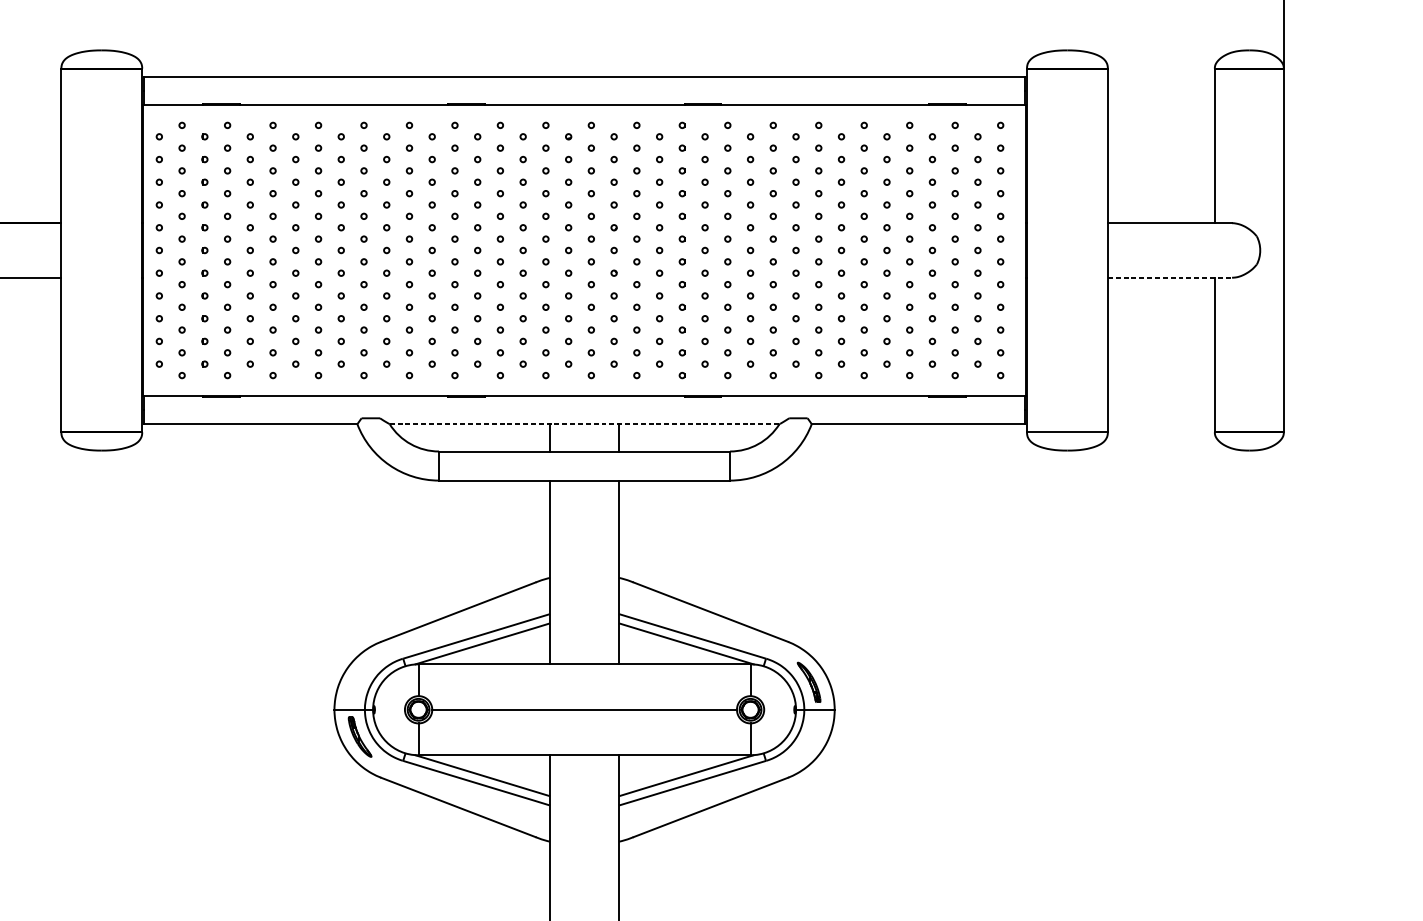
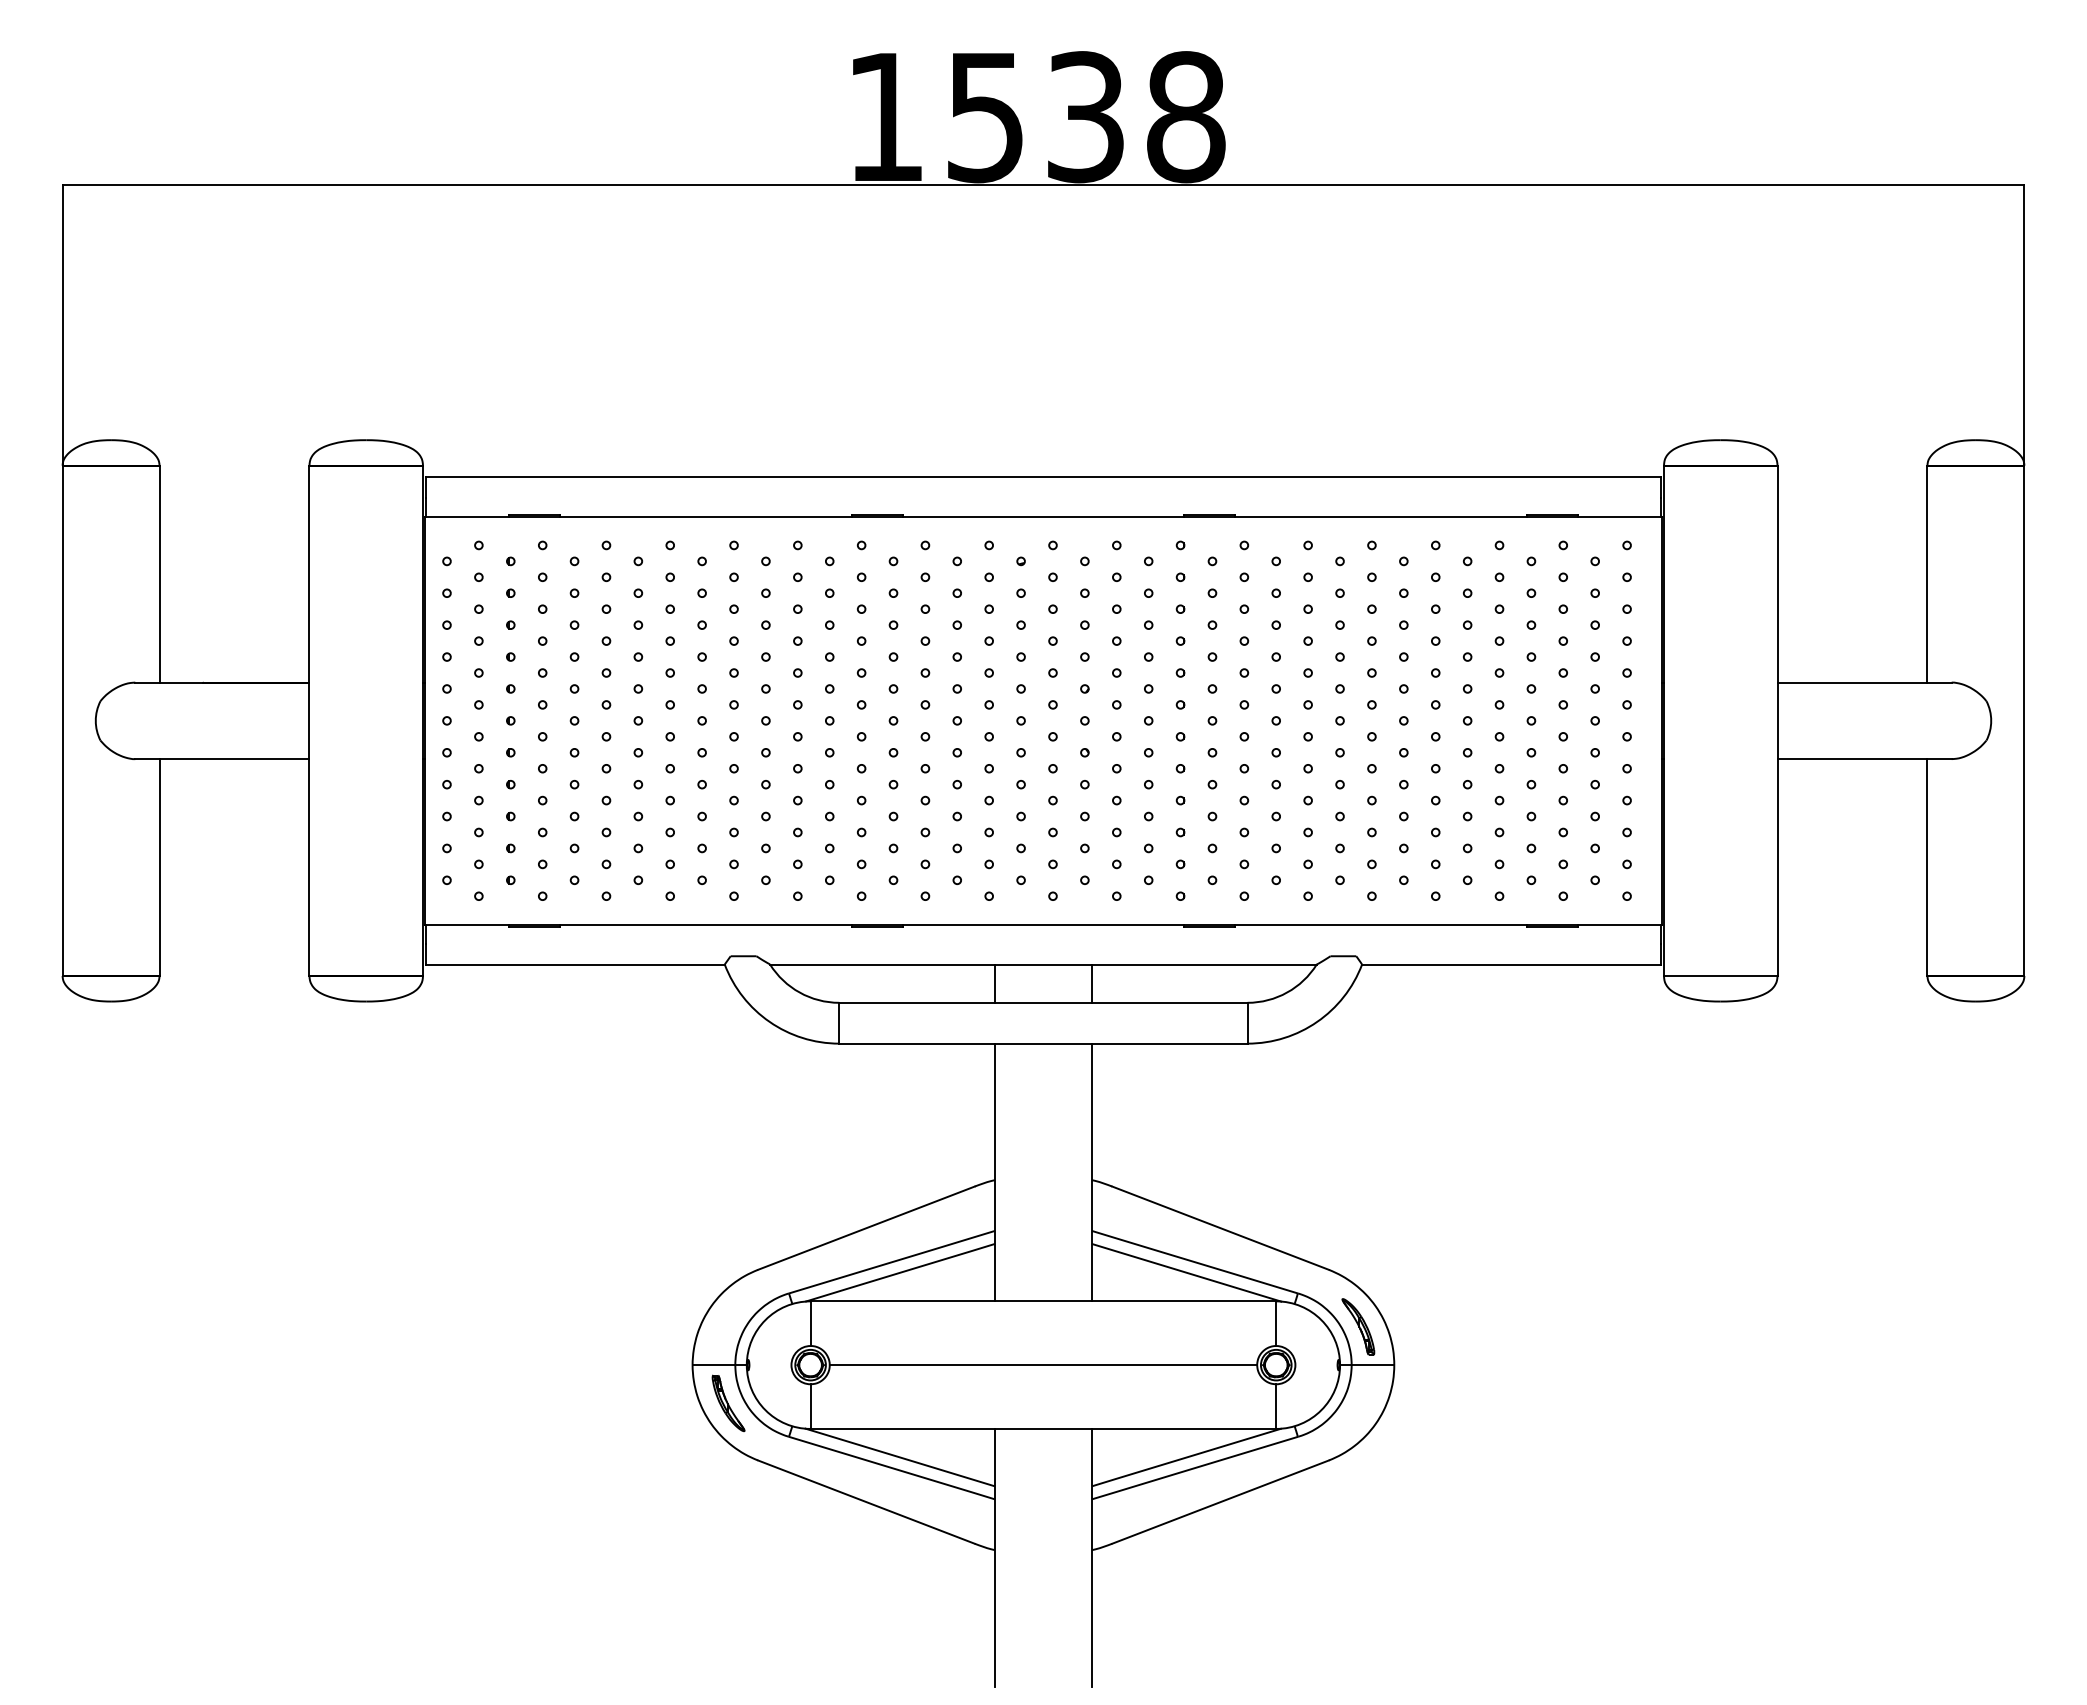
line: (1170, 278) -> (1865, 759), dashed -> solid
line: (585, 424) -> (1044, 964), dashed -> solid

